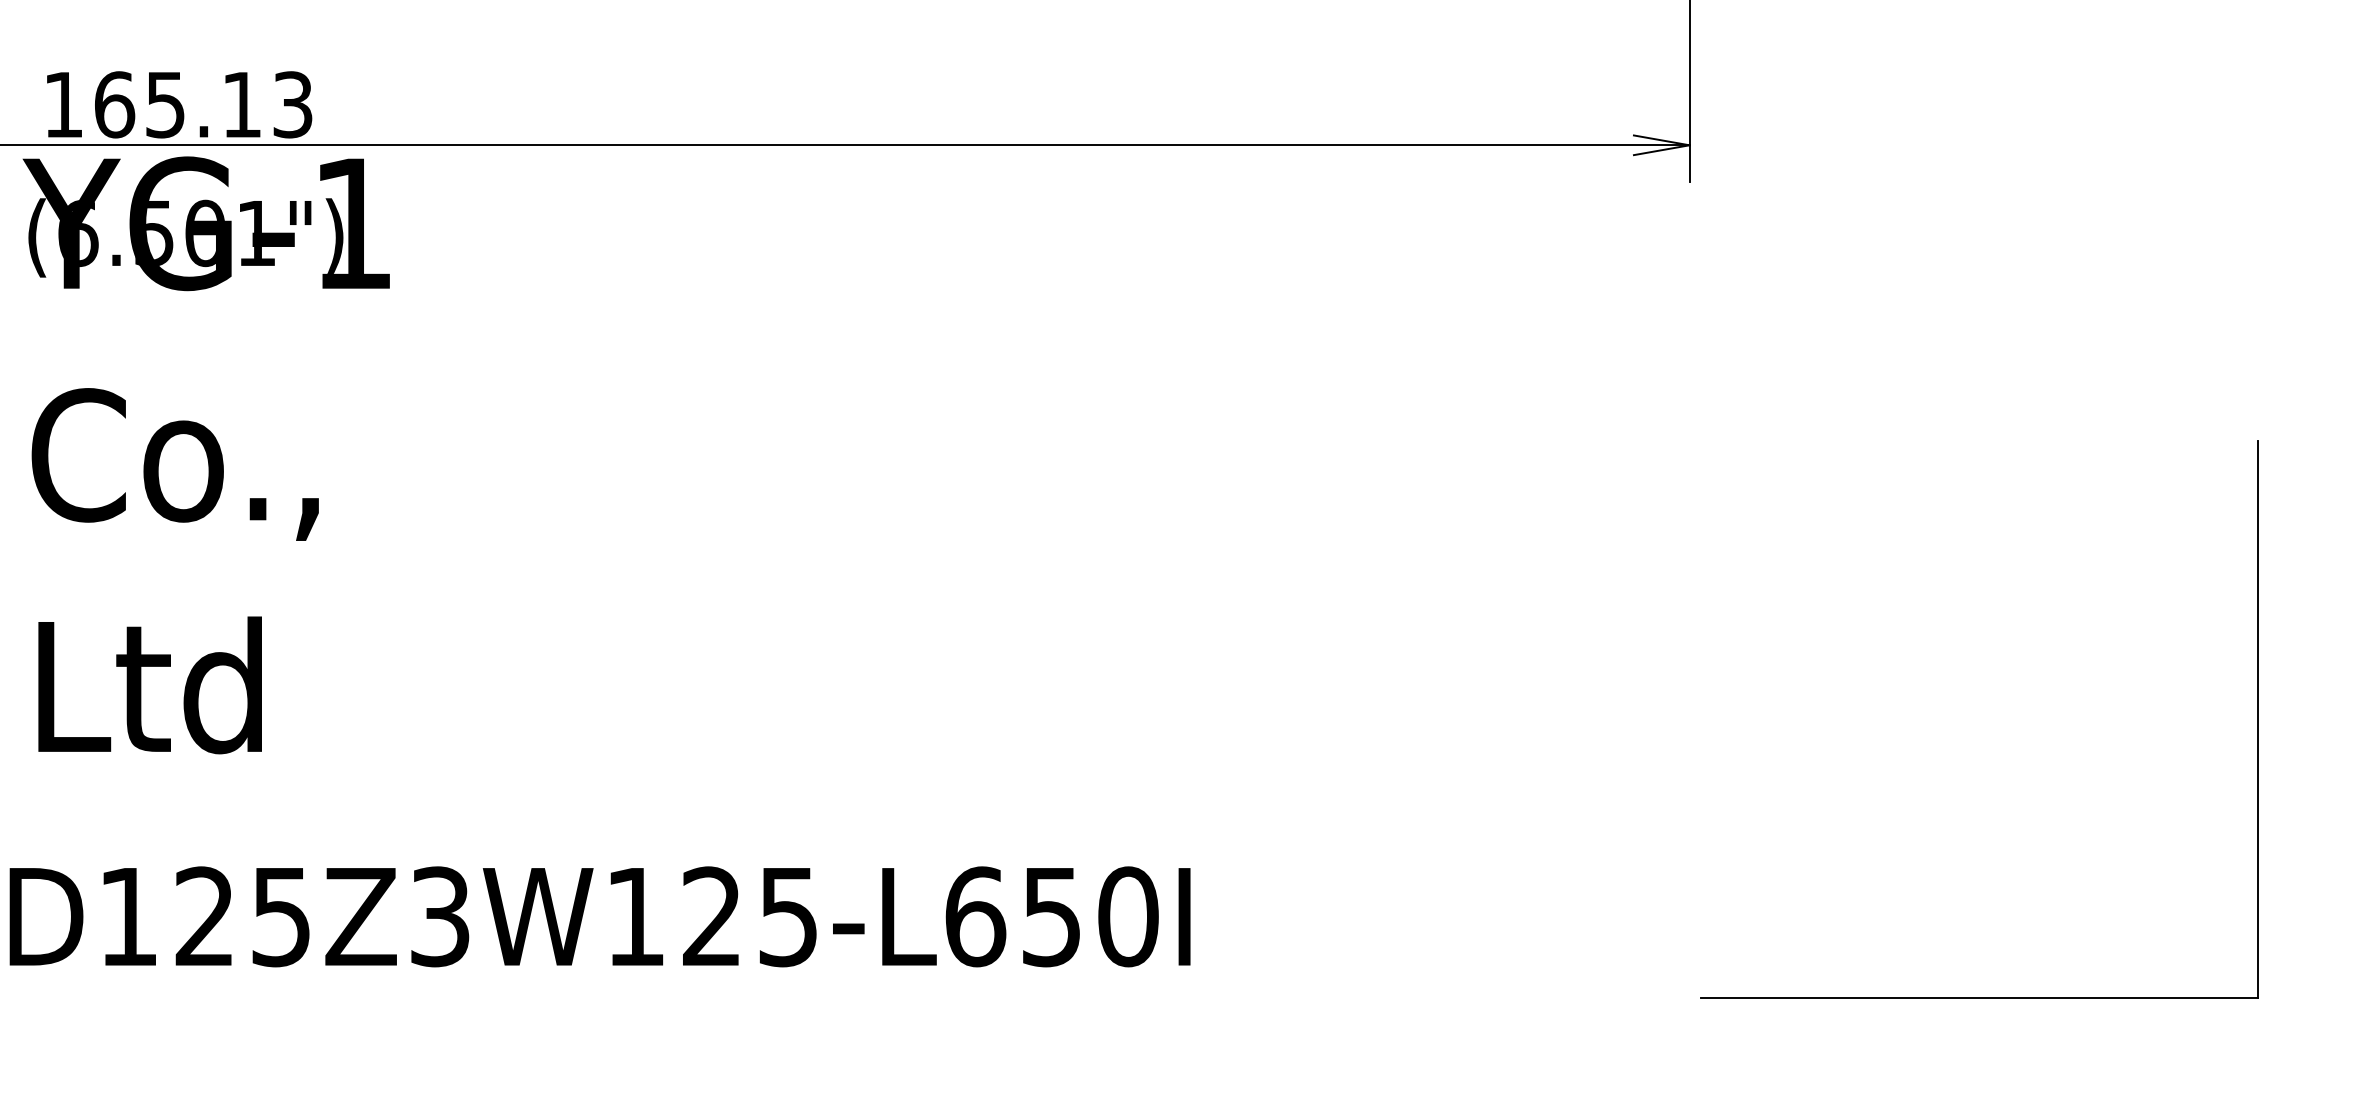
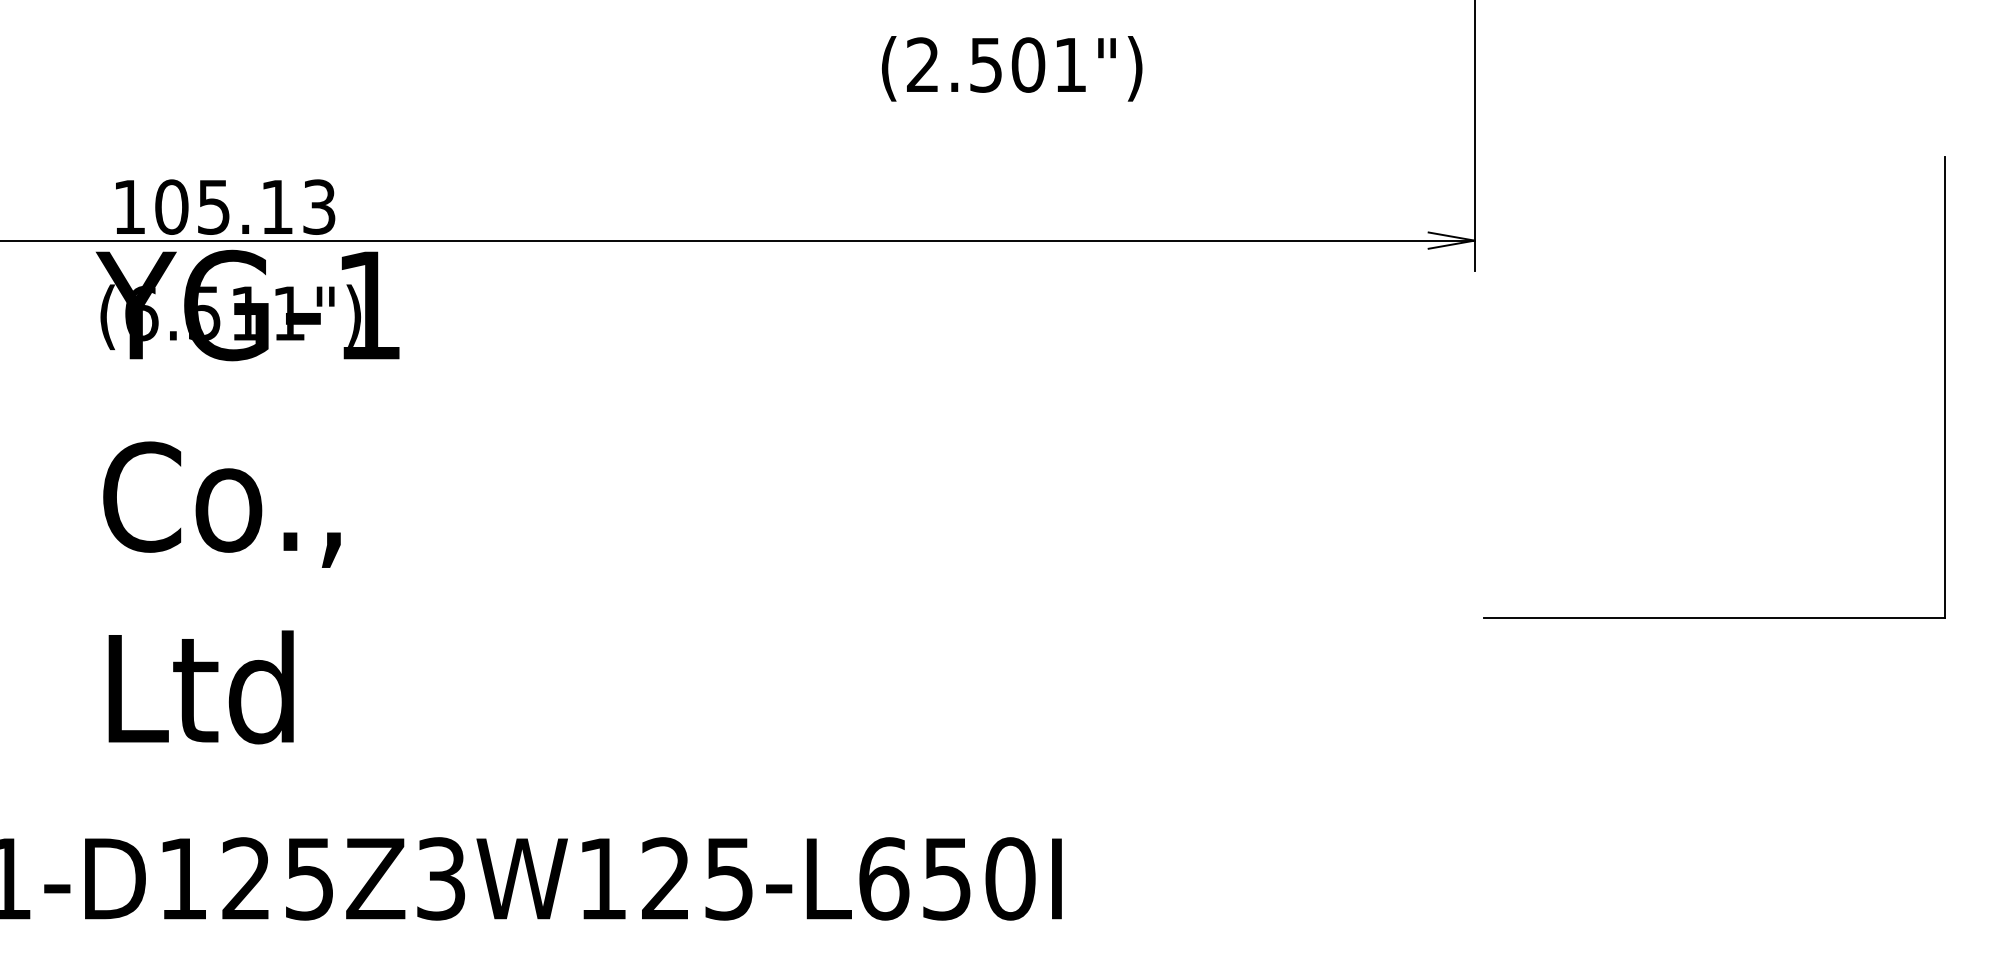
text: (114, 104) -> (171, 206), 165.13 -> 105.13
text: (204, 233) -> (246, 313), (6.501") -> (6.511")
part: (2257, 719) -> (1944, 387), moved

